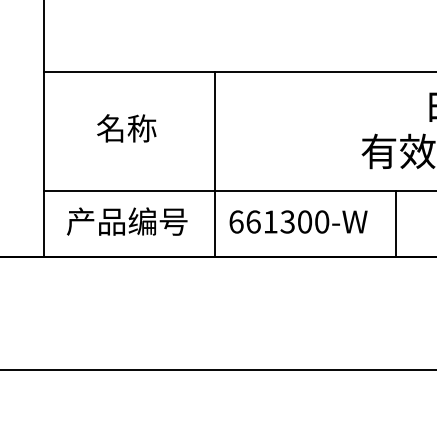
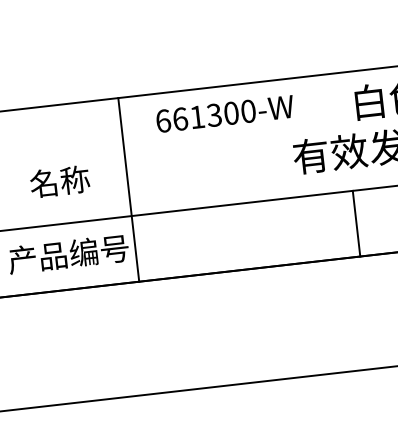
text: (126, 128) -> (59, 181), moved
line: (215, 164) -> (129, 189), moved
text: (298, 221) -> (225, 113), moved
line: (395, 223) -> (356, 223), moved

